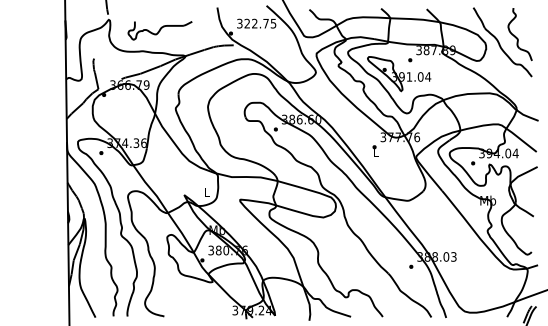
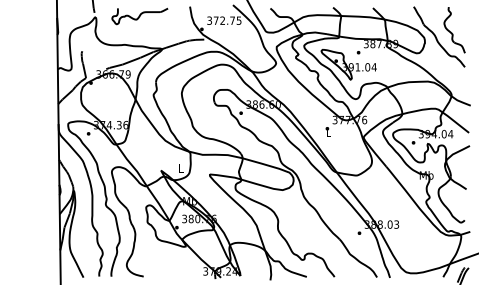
text: (246, 23) -> (215, 20), 322.75 -> 372.75
part: (159, 30) -> (139, 16), moved

